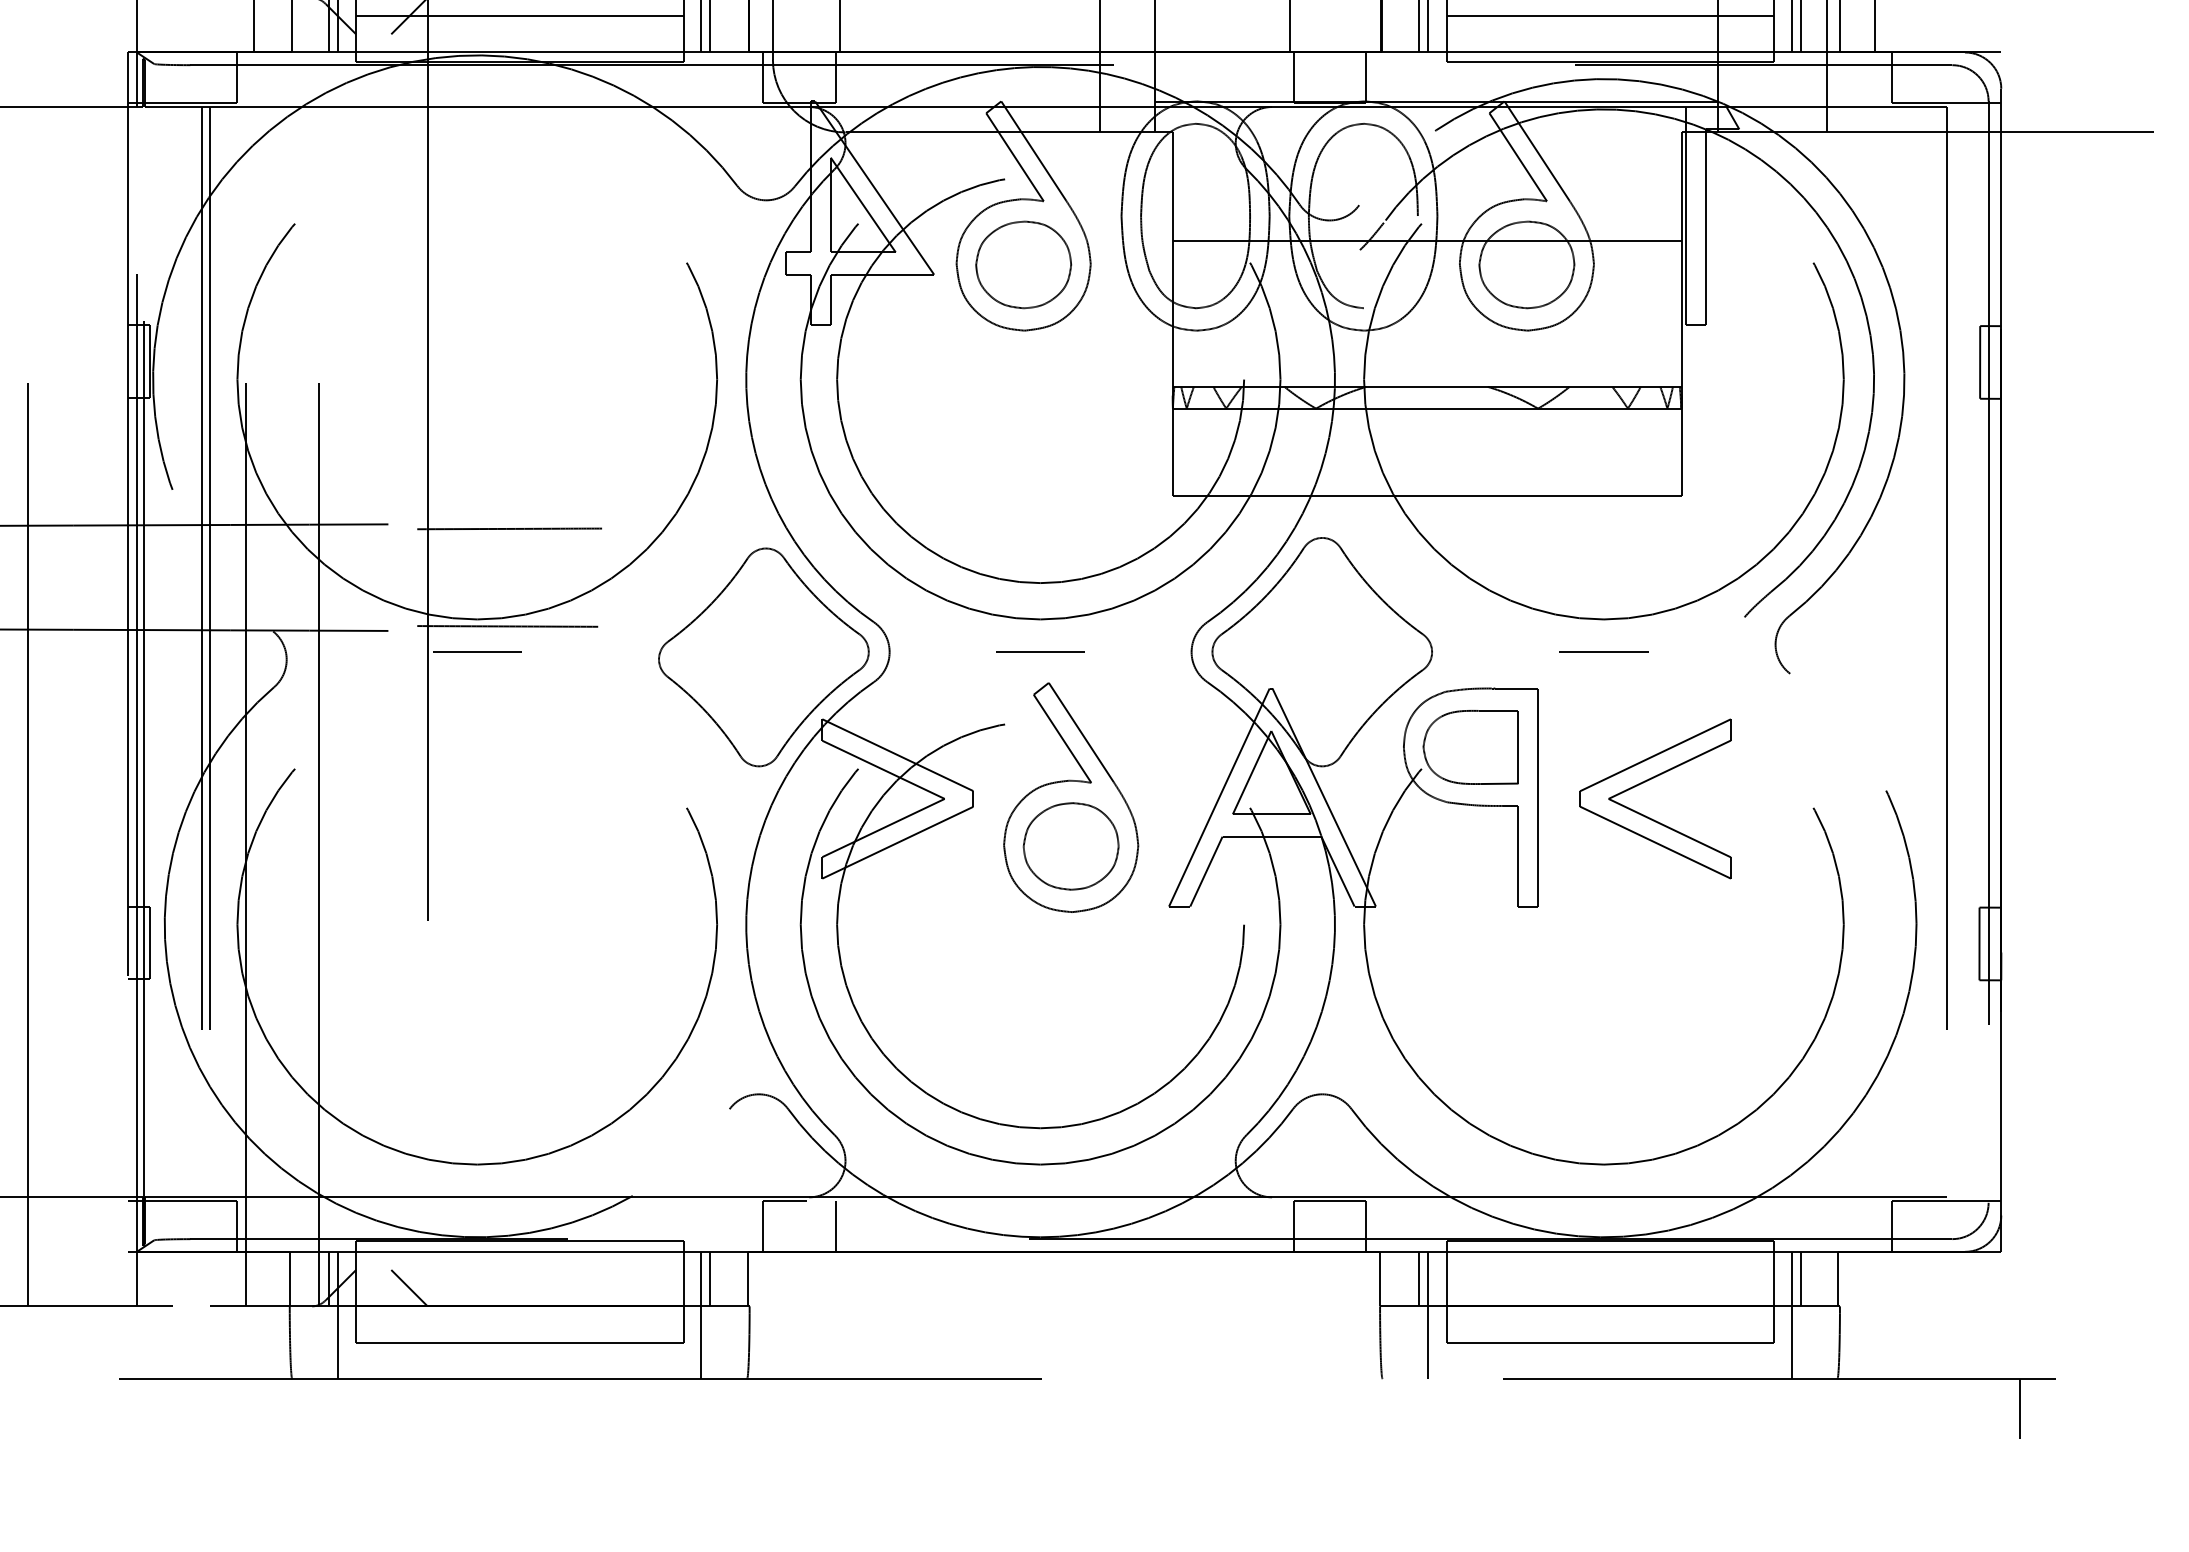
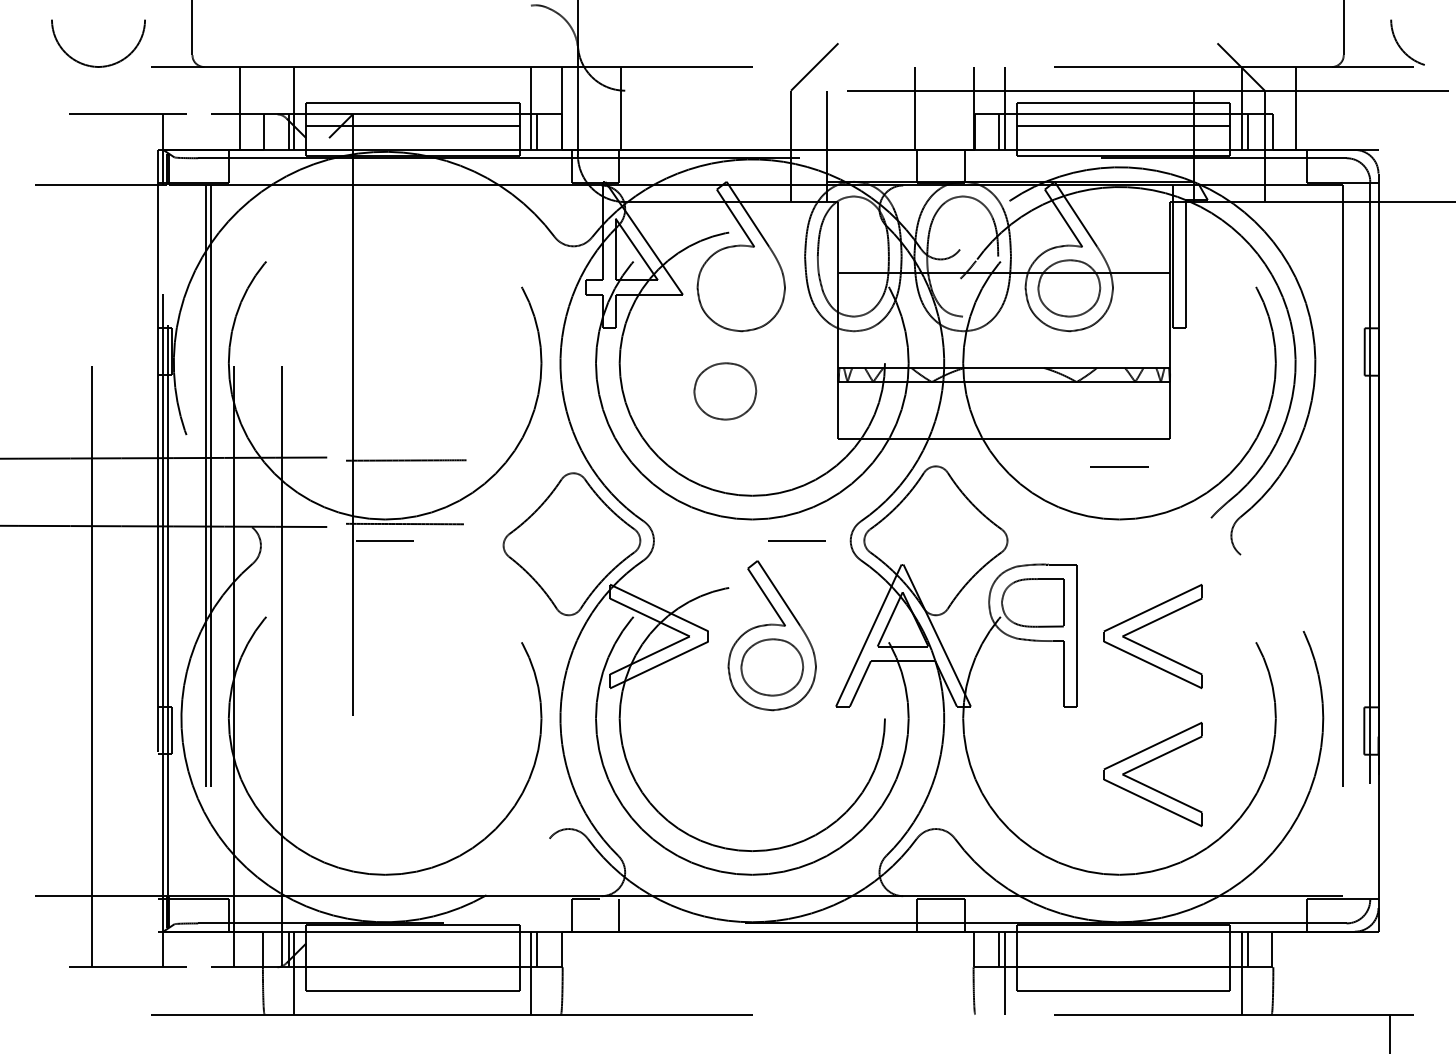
part: (1023, 265) -> (725, 391), moved
line: (1039, 651) -> (796, 540), moved
line: (1603, 651) -> (1119, 466), moved
part: (1645, 995) -> (1146, 764), added
line: (408, 1288) -> (340, 955), removed

